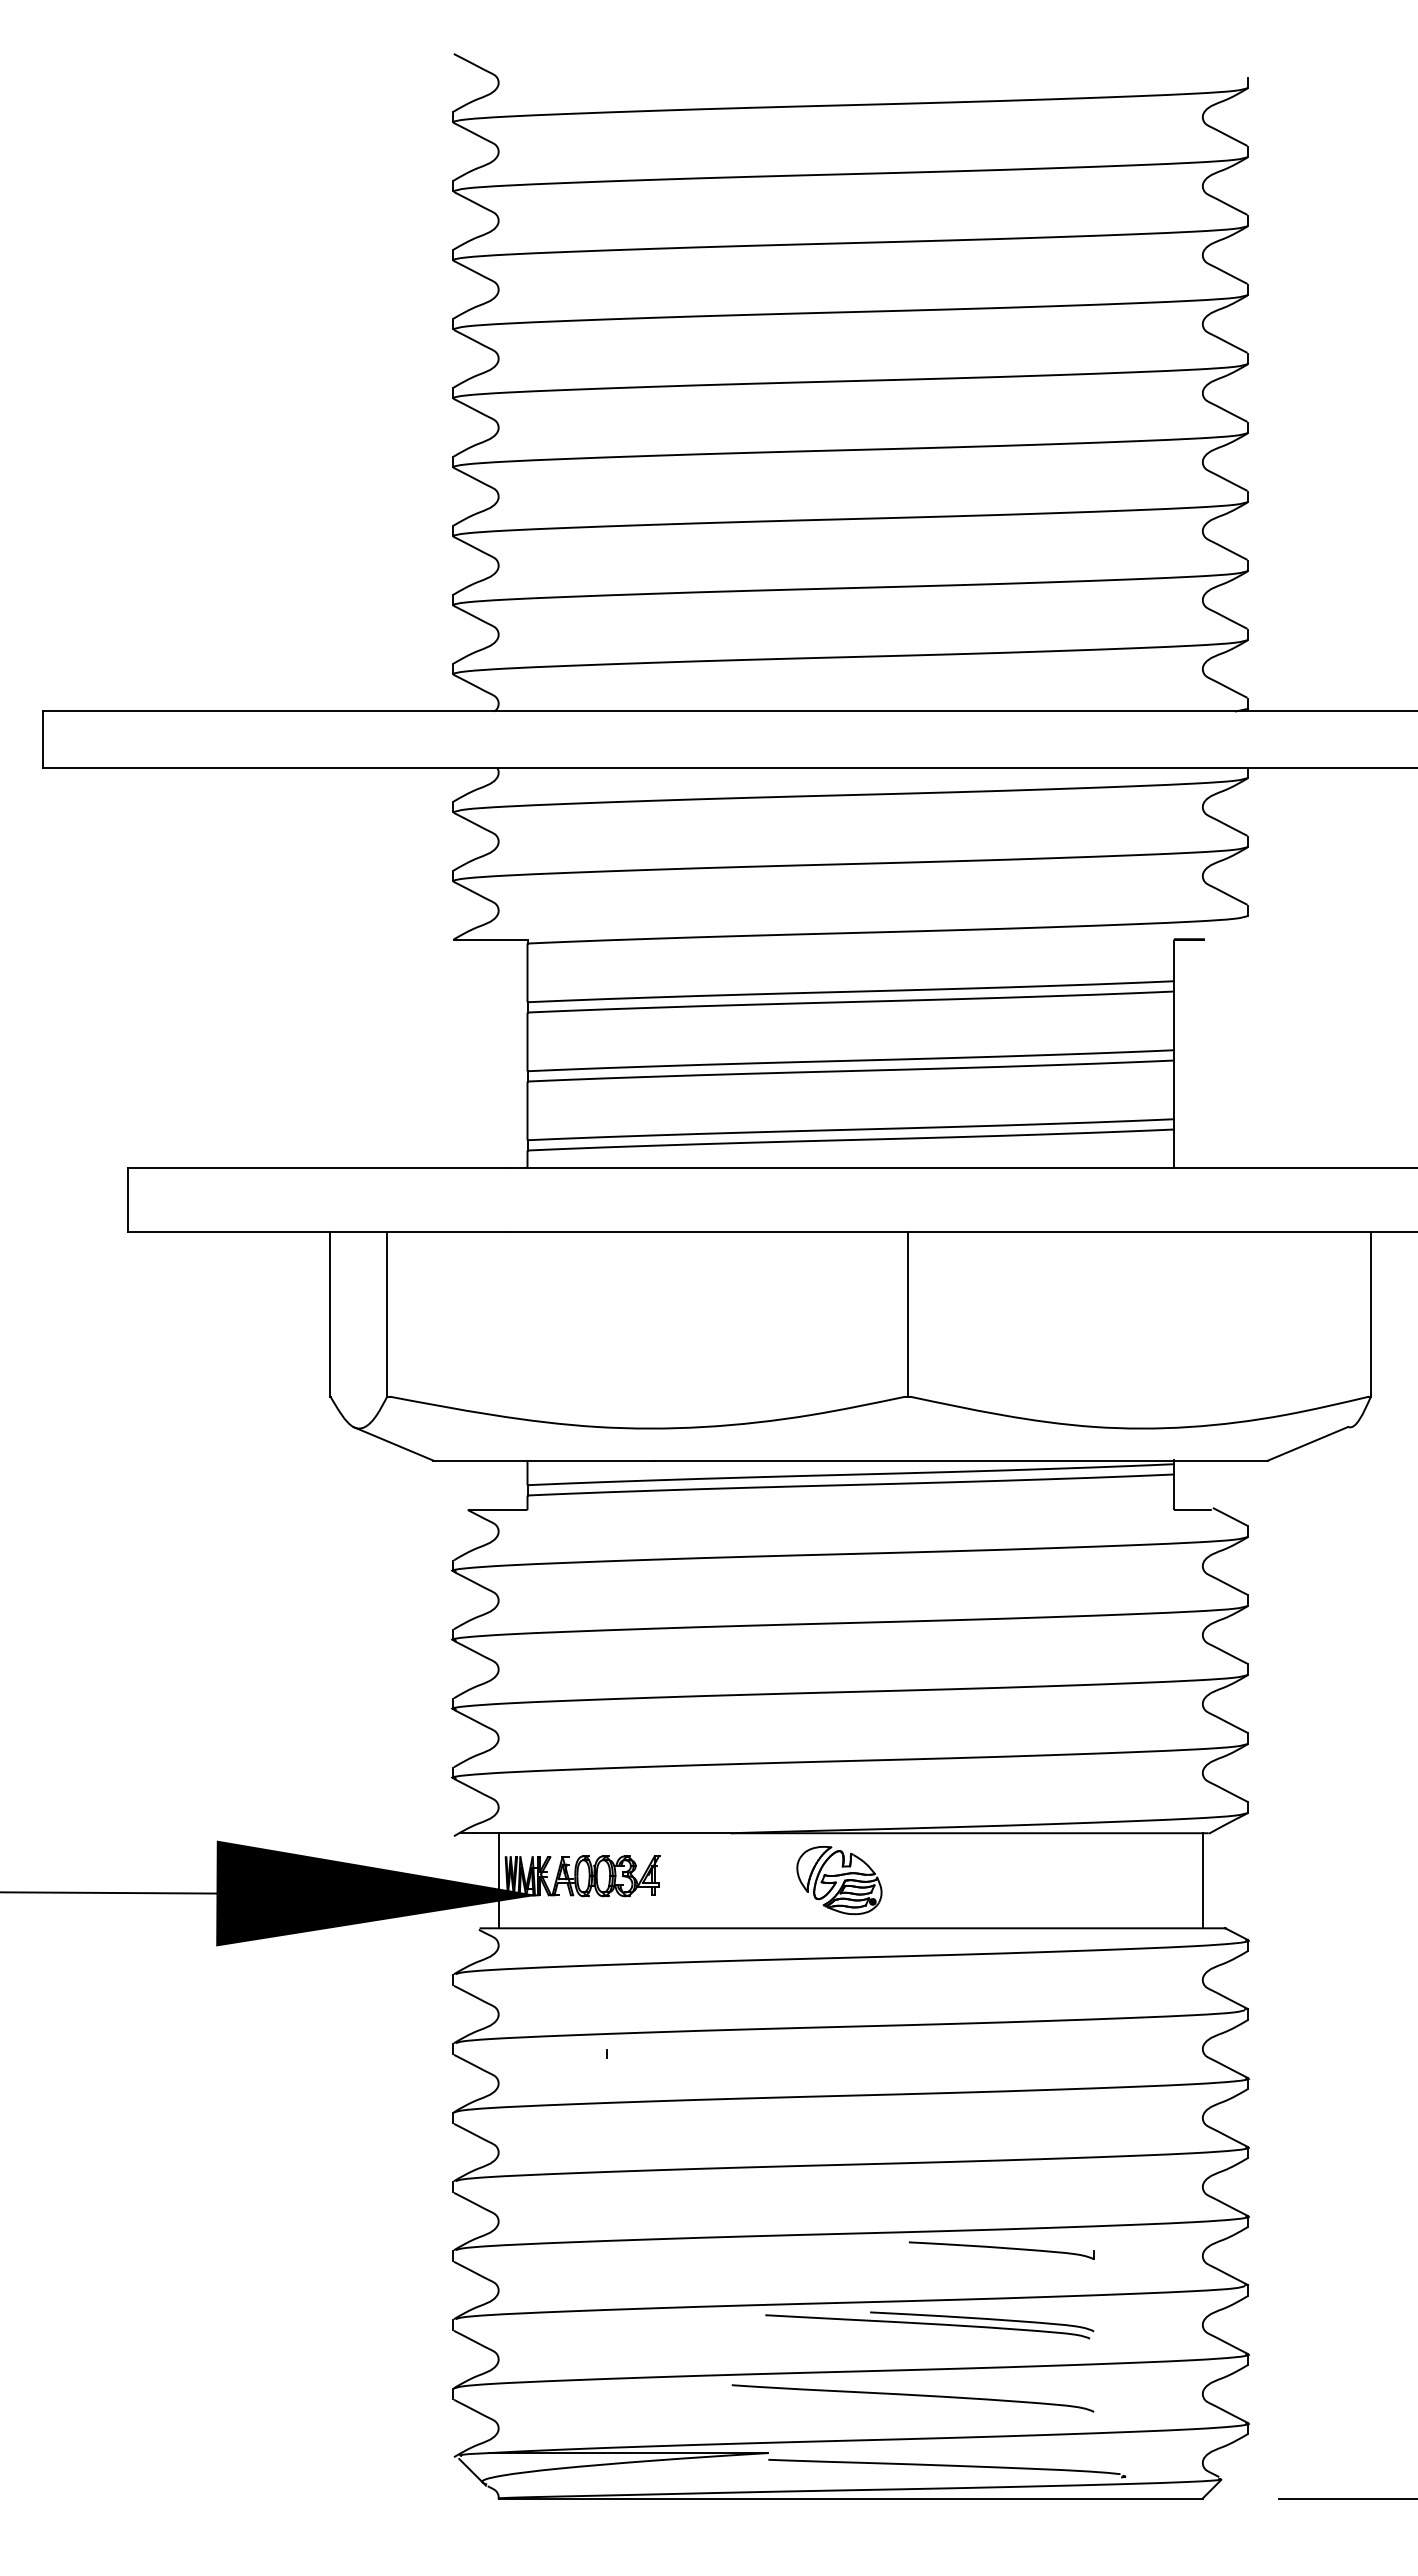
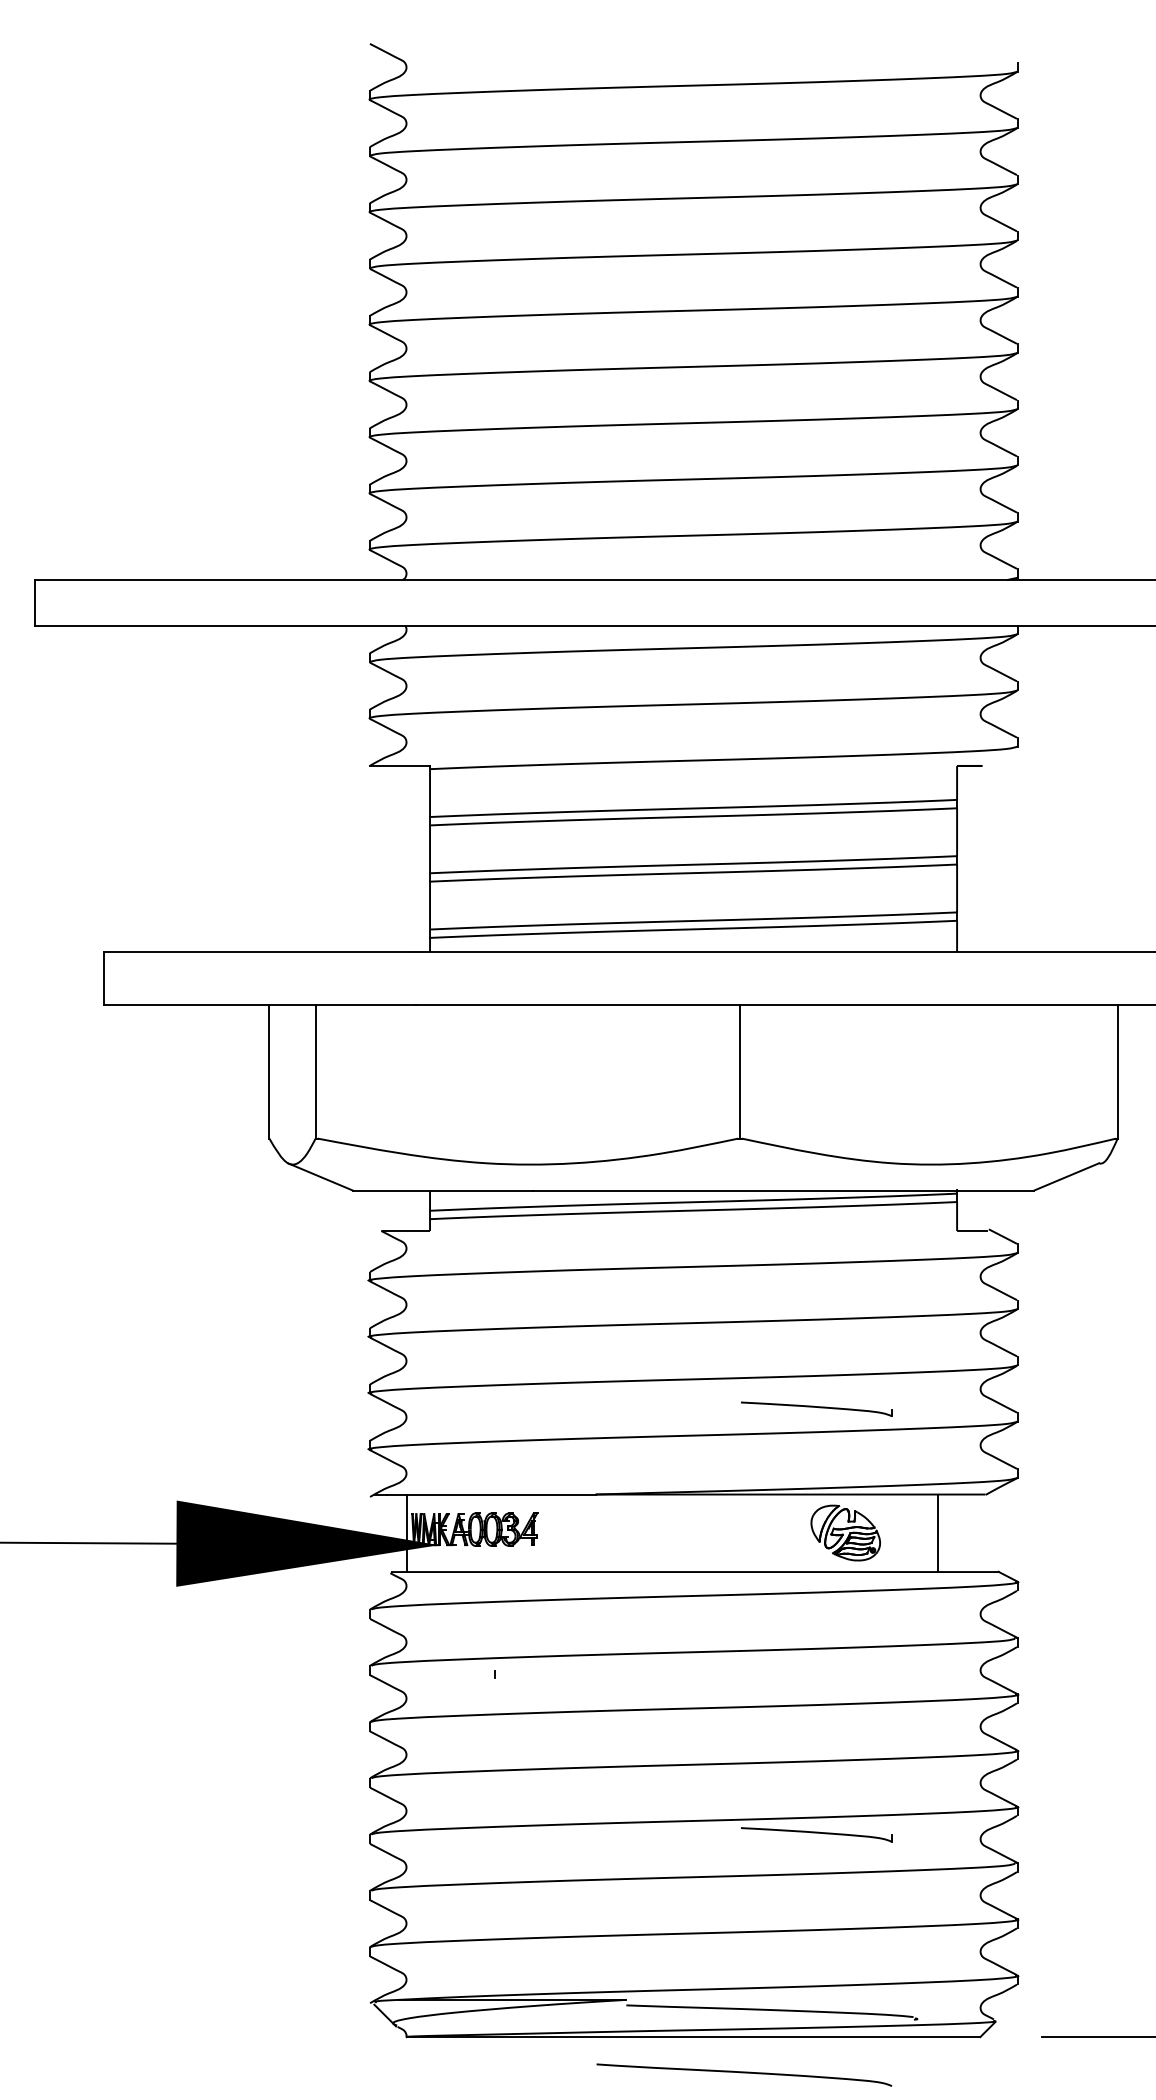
part: (1001, 1728) -> (816, 1409), added
part: (839, 1880) -> (845, 1533), moved
line: (1202, 1880) -> (937, 1533), moved
part: (929, 2325) -> (757, 1895), removed
curve: (912, 2395) -> (743, 2072), moved

